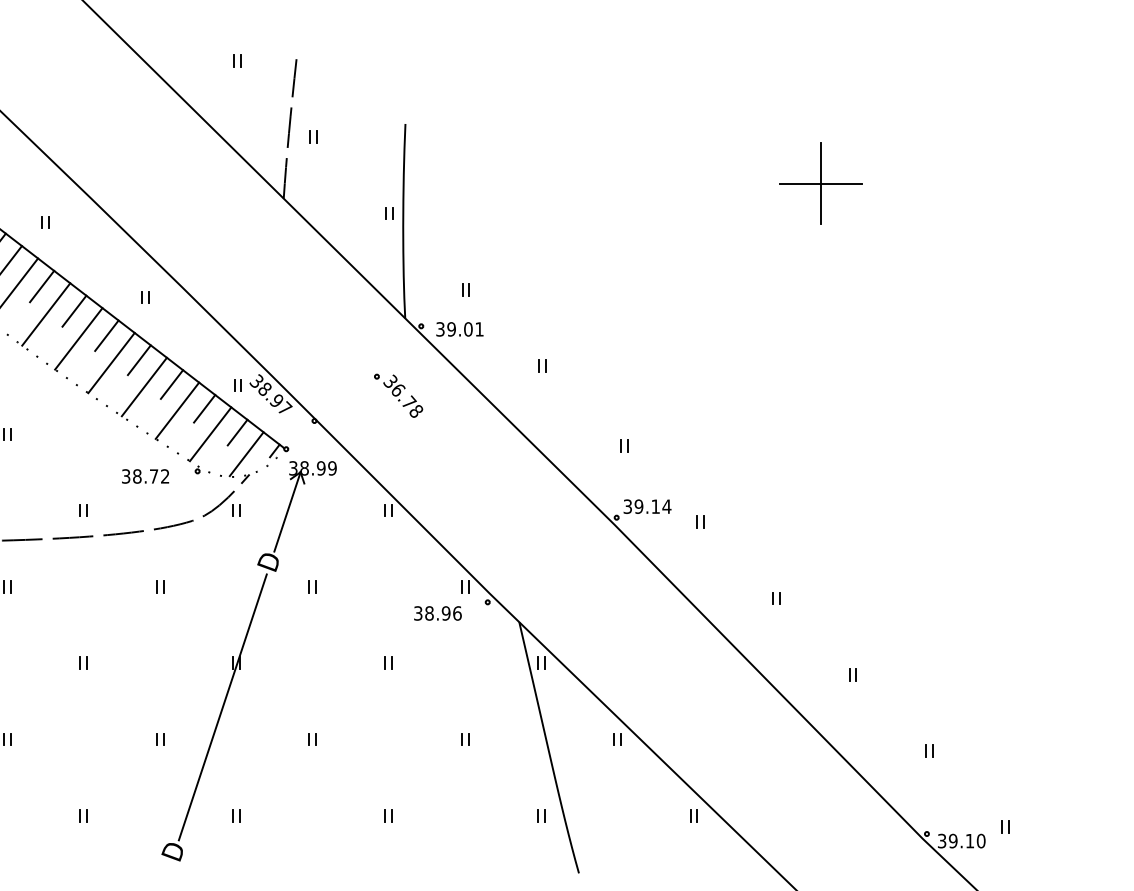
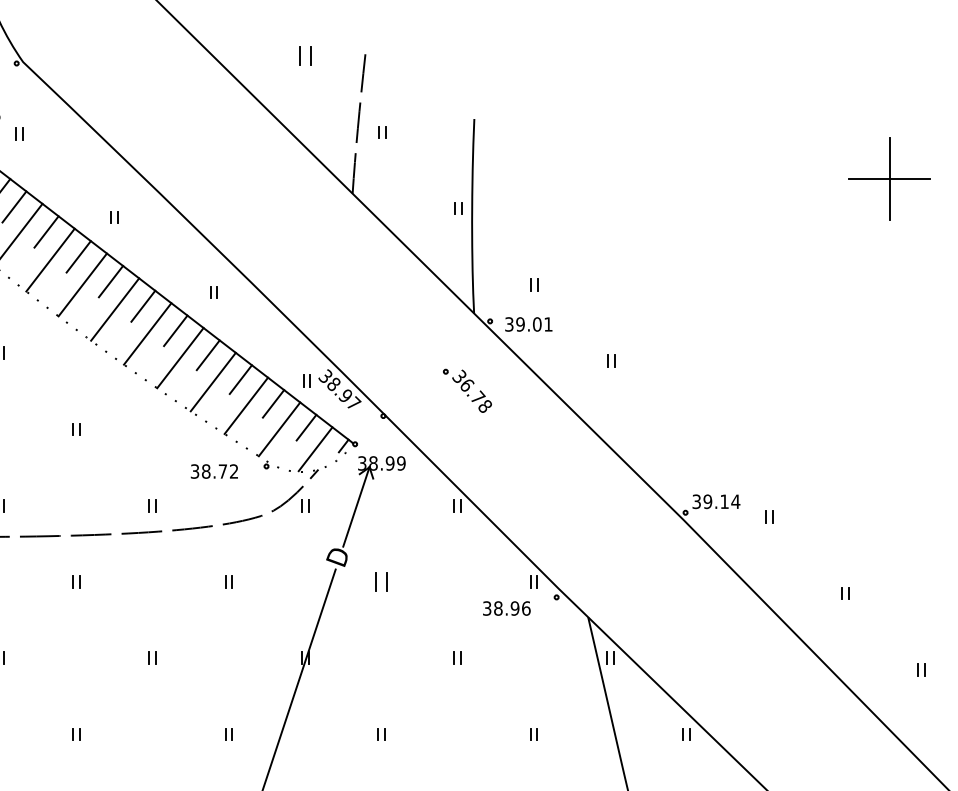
part: (237, 60) -> (306, 55), size x1.6
part: (624, 445) -> (693, 440), removed
part: (312, 586) -> (381, 581), size x1.6

